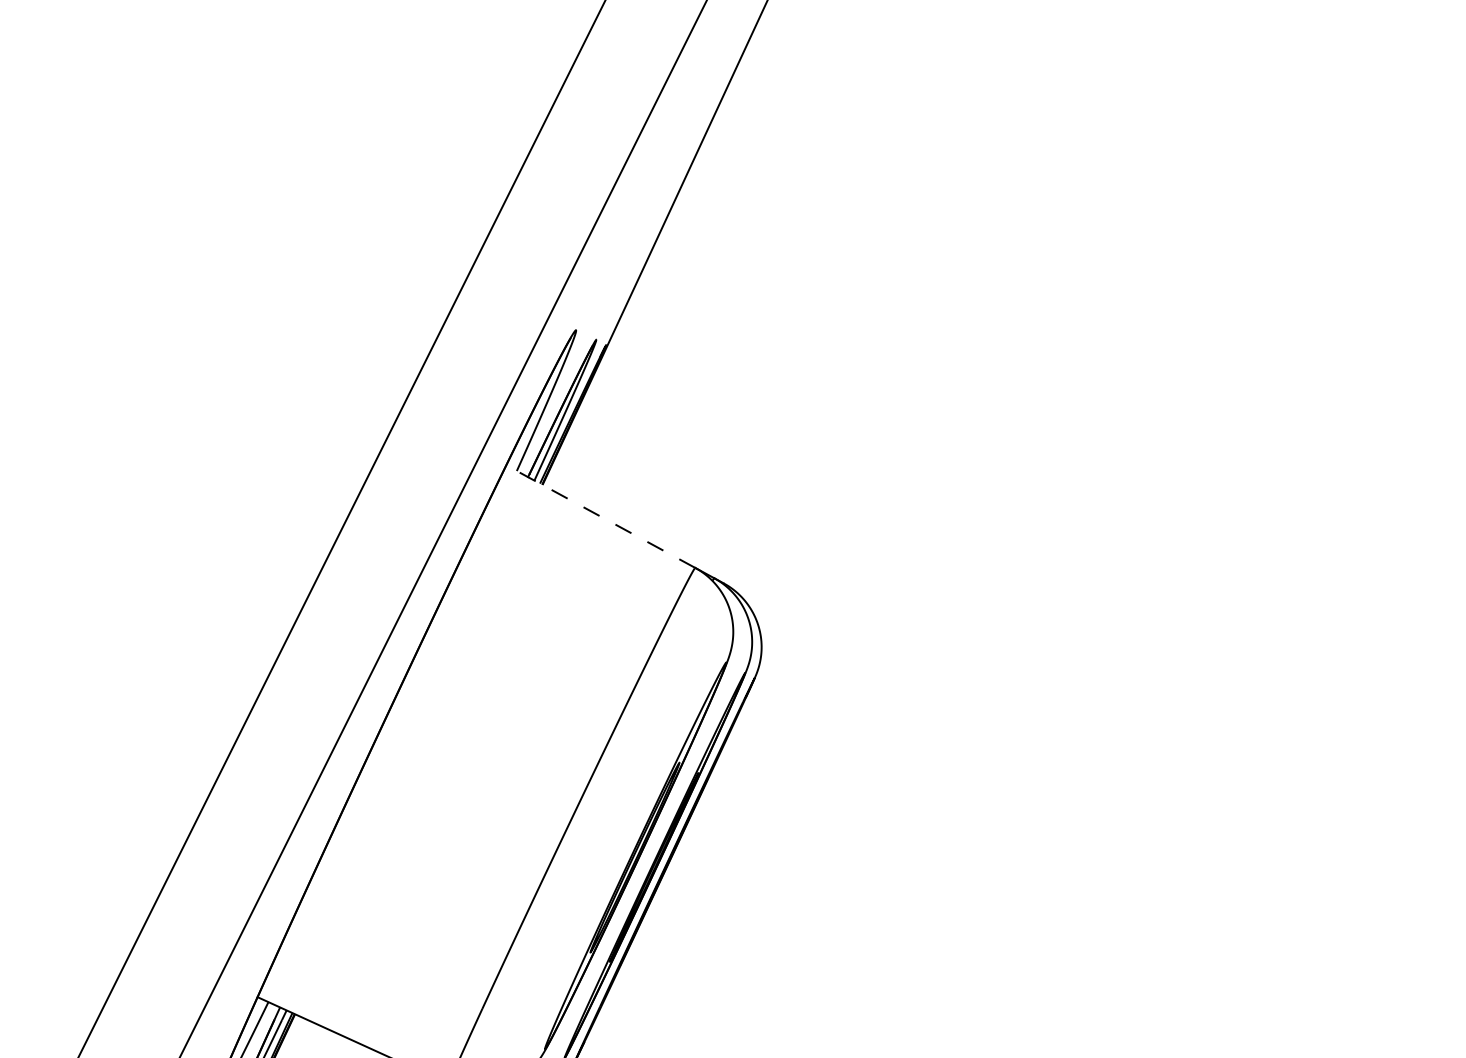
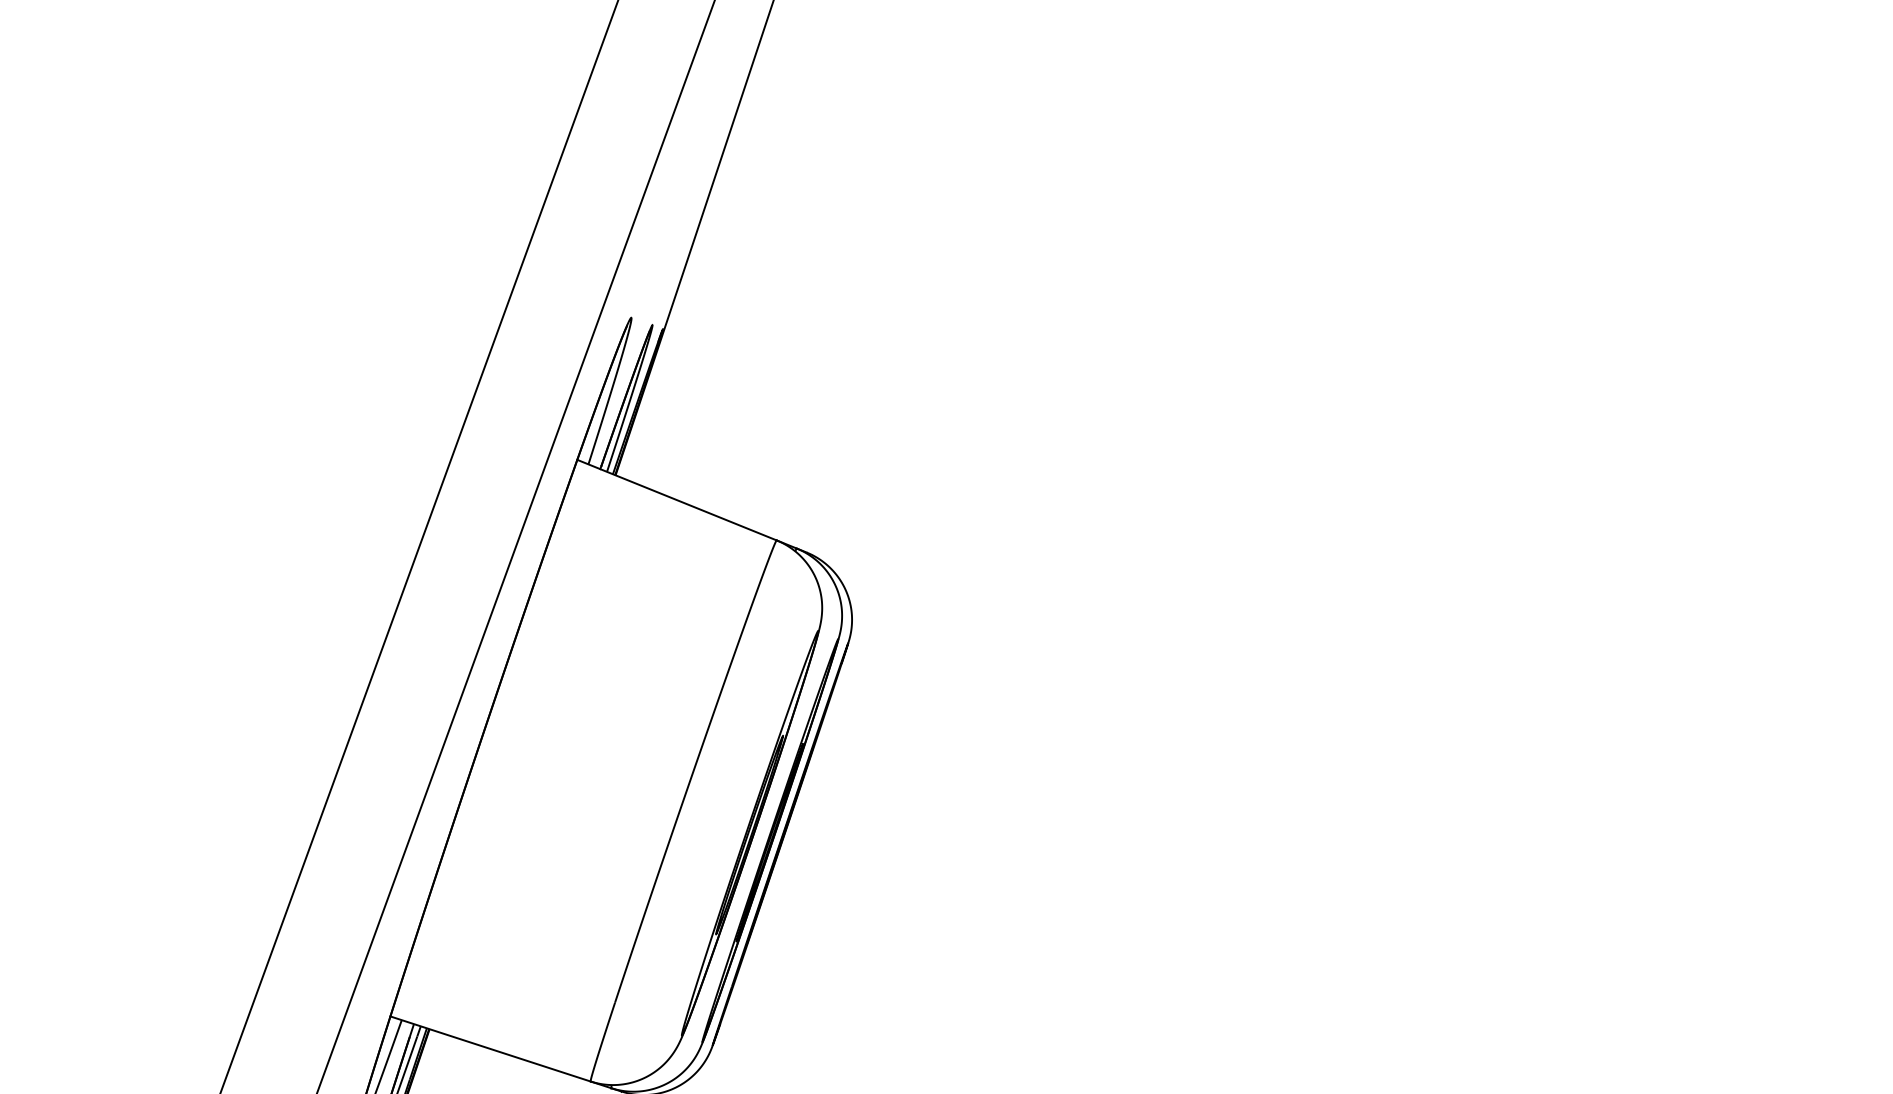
line: (601, 517) -> (677, 500), dashed -> solid

